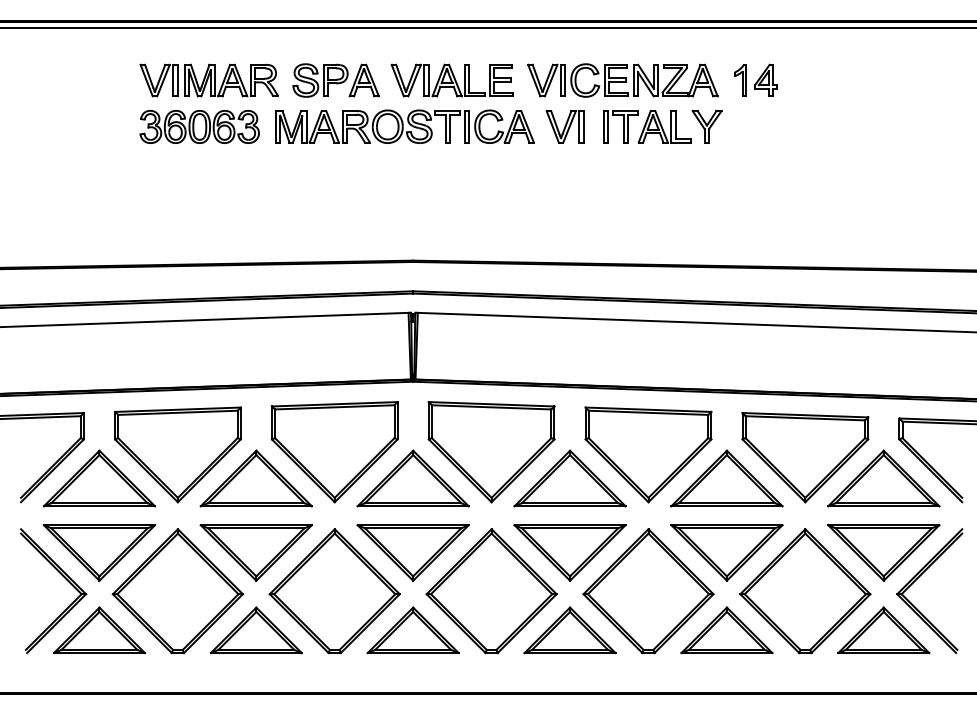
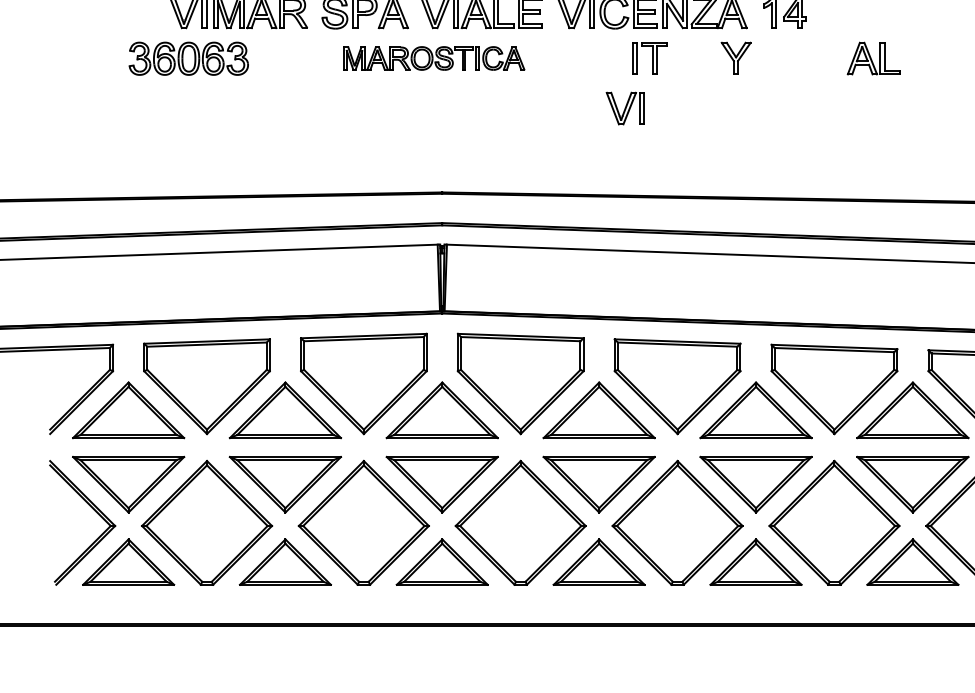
part: (199, 126) -> (188, 58), moved
part: (404, 126) -> (433, 58), size x0.7
part: (564, 126) -> (624, 108), moved
part: (664, 126) -> (873, 58), moved

